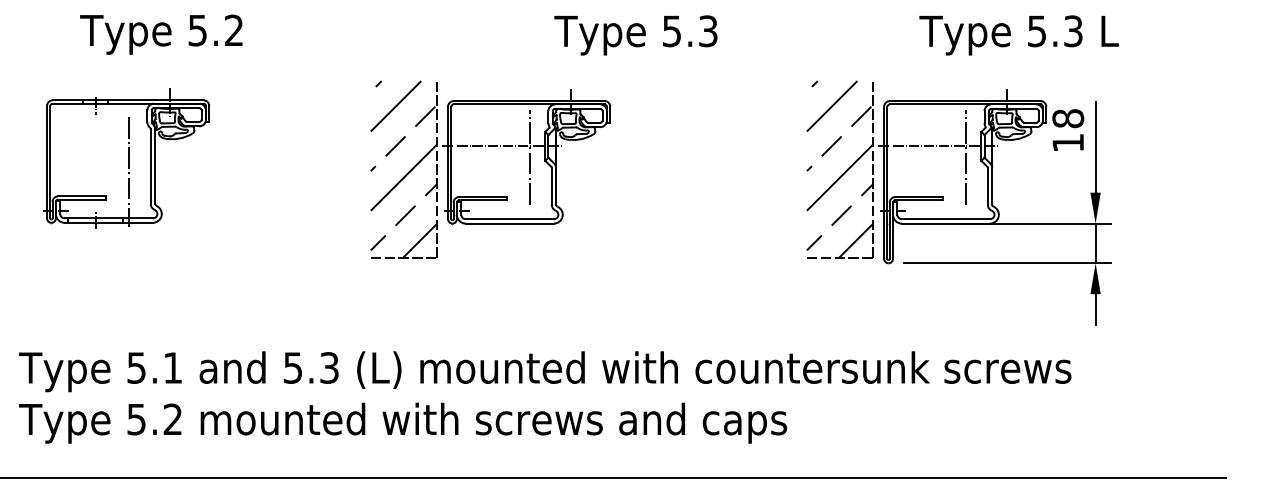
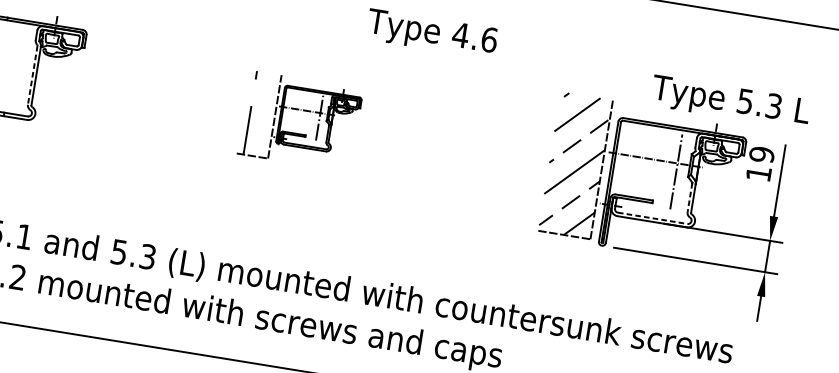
text: (689, 31) -> (474, 37), 5.3 -> 4.6
text: (1018, 35) -> (730, 102), moved
text: (1068, 118) -> (762, 154), 18 -> 19
line: (150, 167) -> (32, 76), solid -> dashed
part: (490, 169) -> (300, 121), size x0.6
line: (128, 171) -> (14, 76), removed
line: (987, 186) -> (689, 197), solid -> dashed
line: (946, 219) -> (653, 218), solid -> dashed

